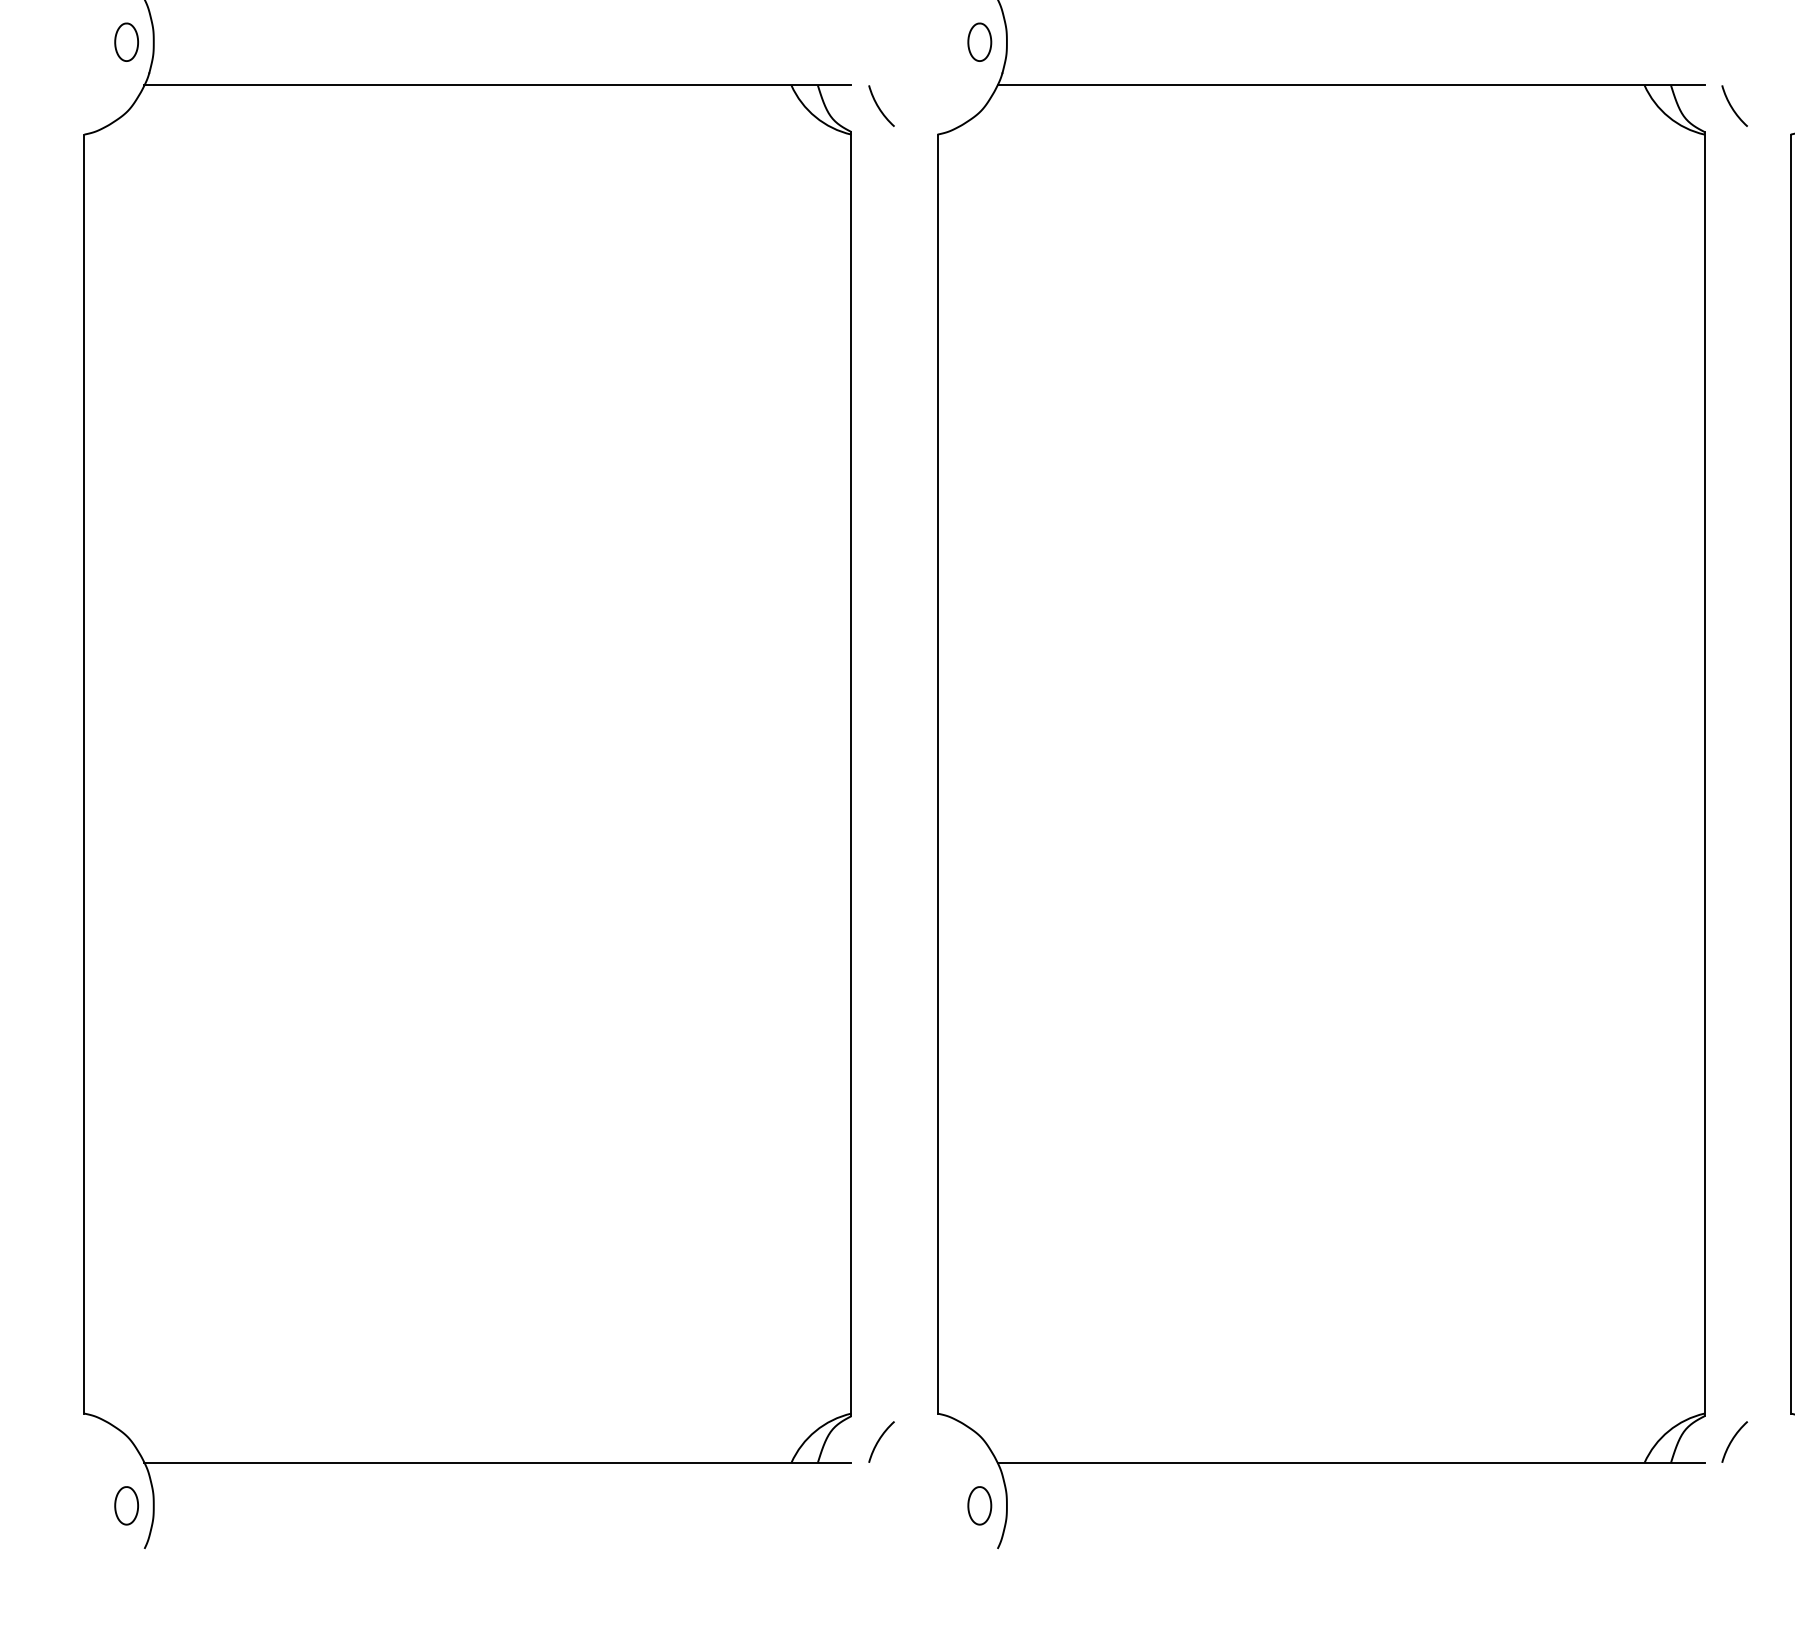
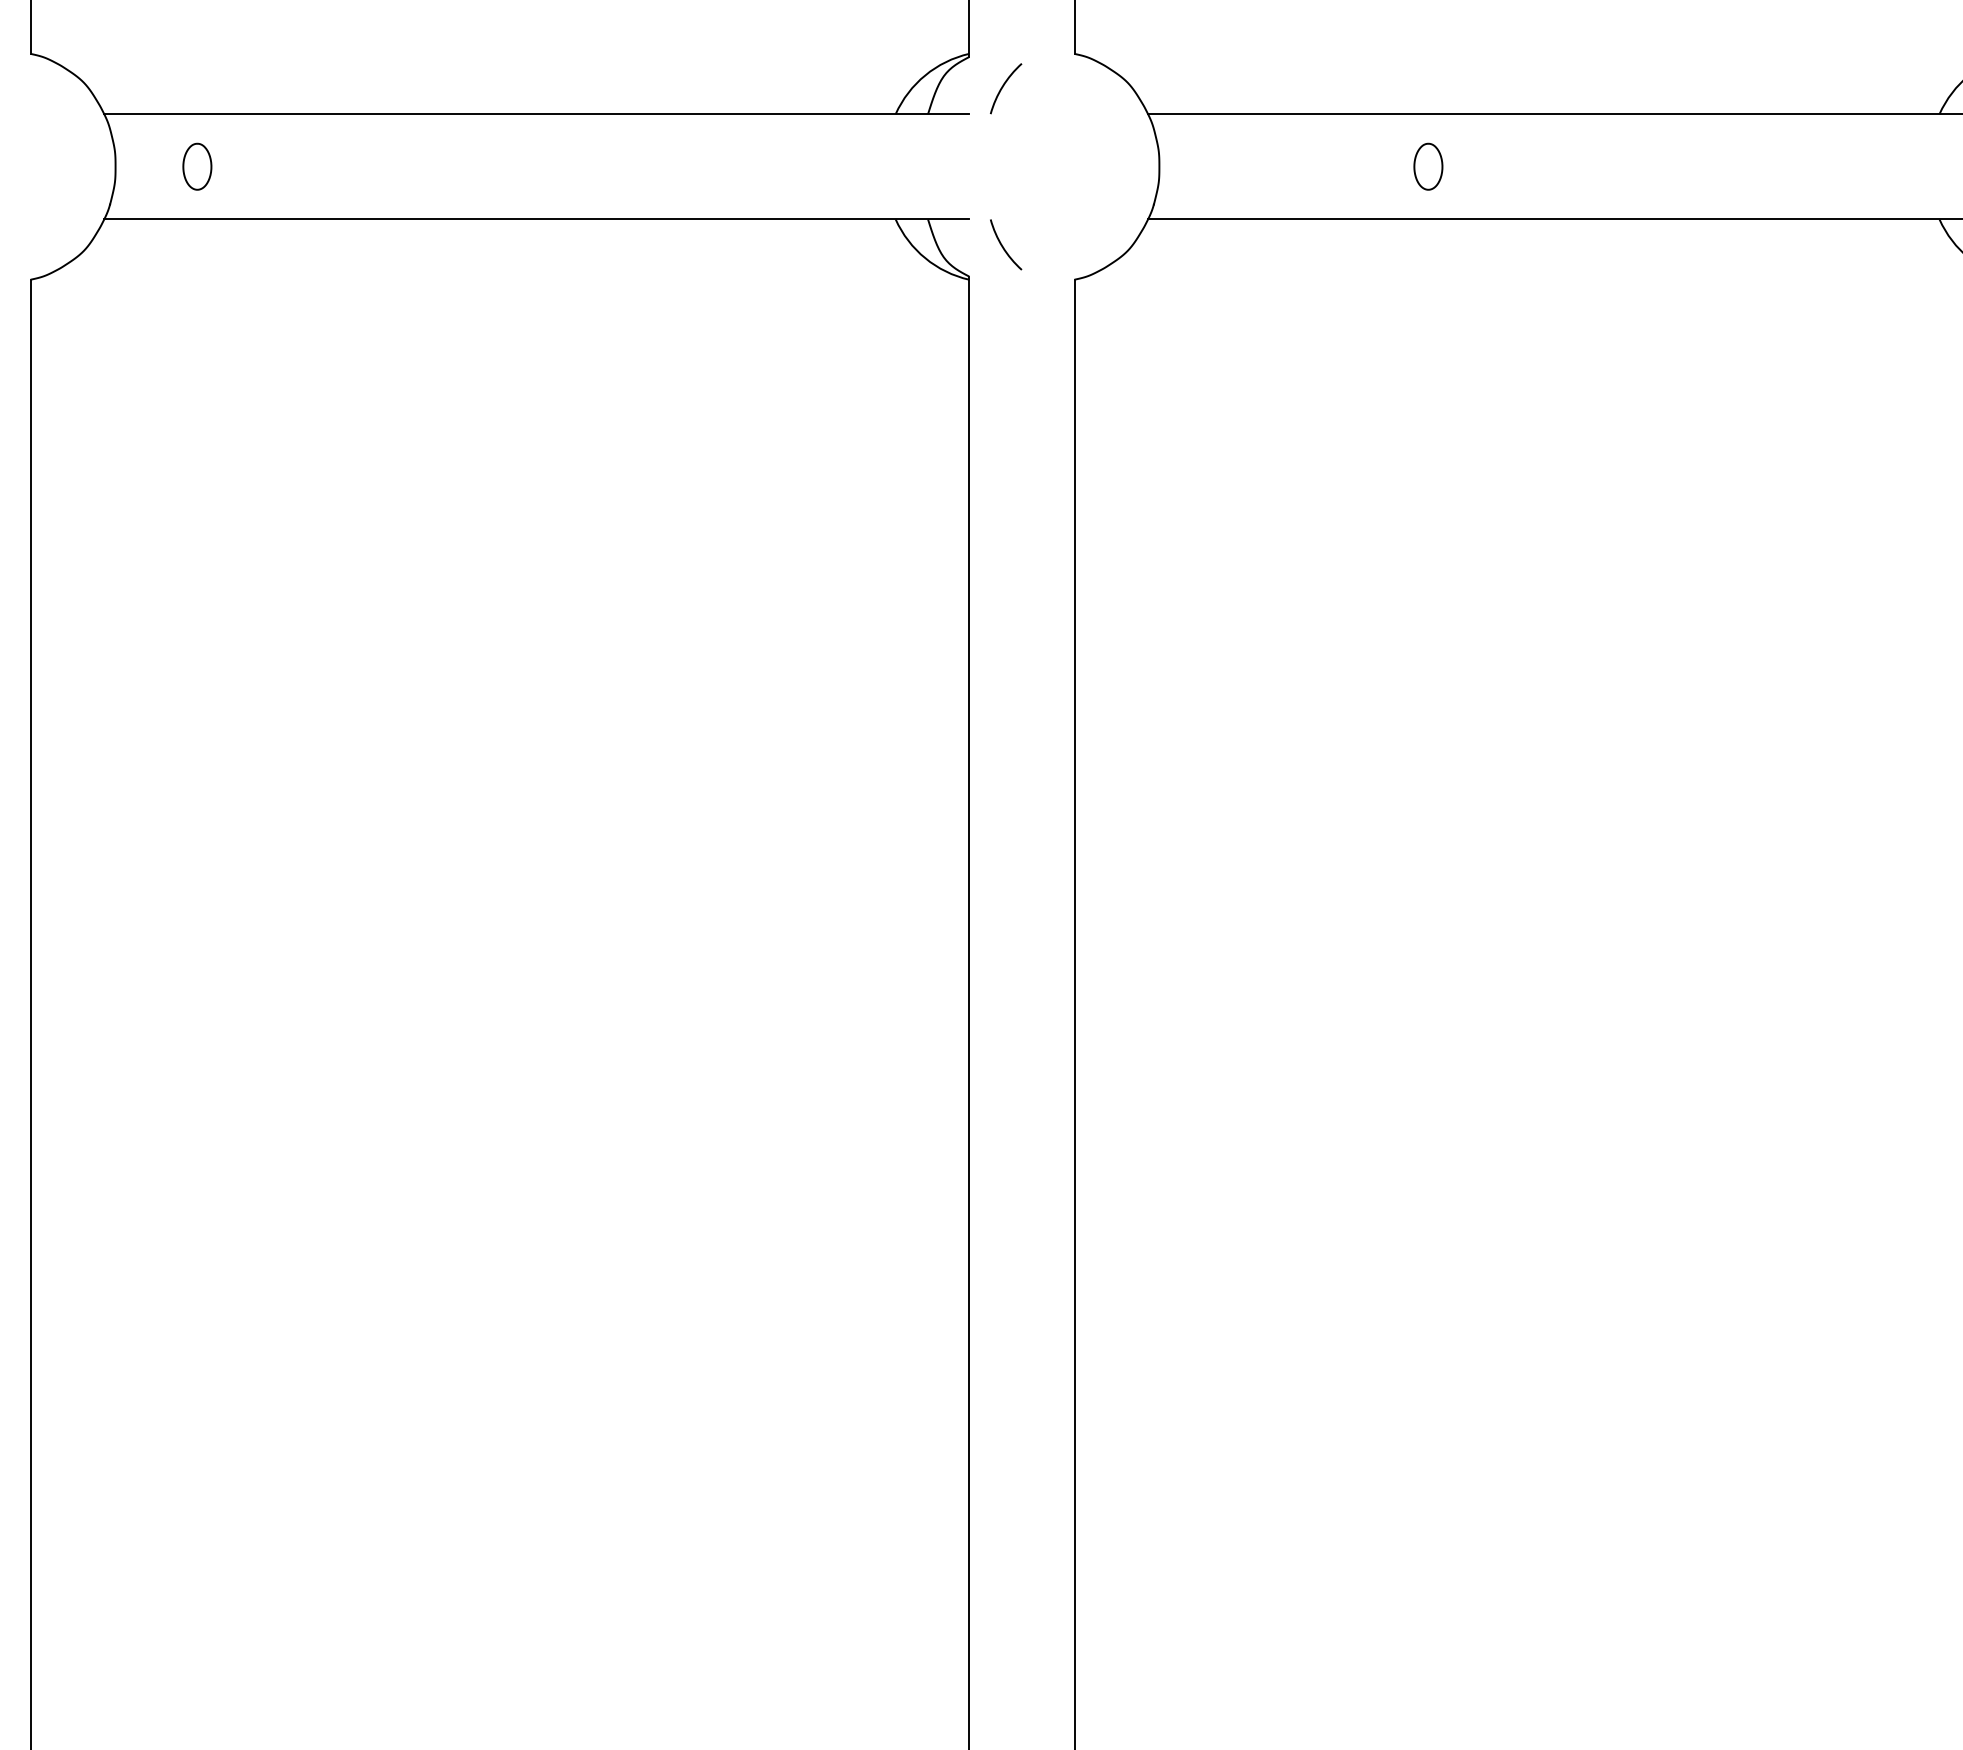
part: (126, 41) -> (197, 165), moved
part: (979, 41) -> (1428, 165), moved

